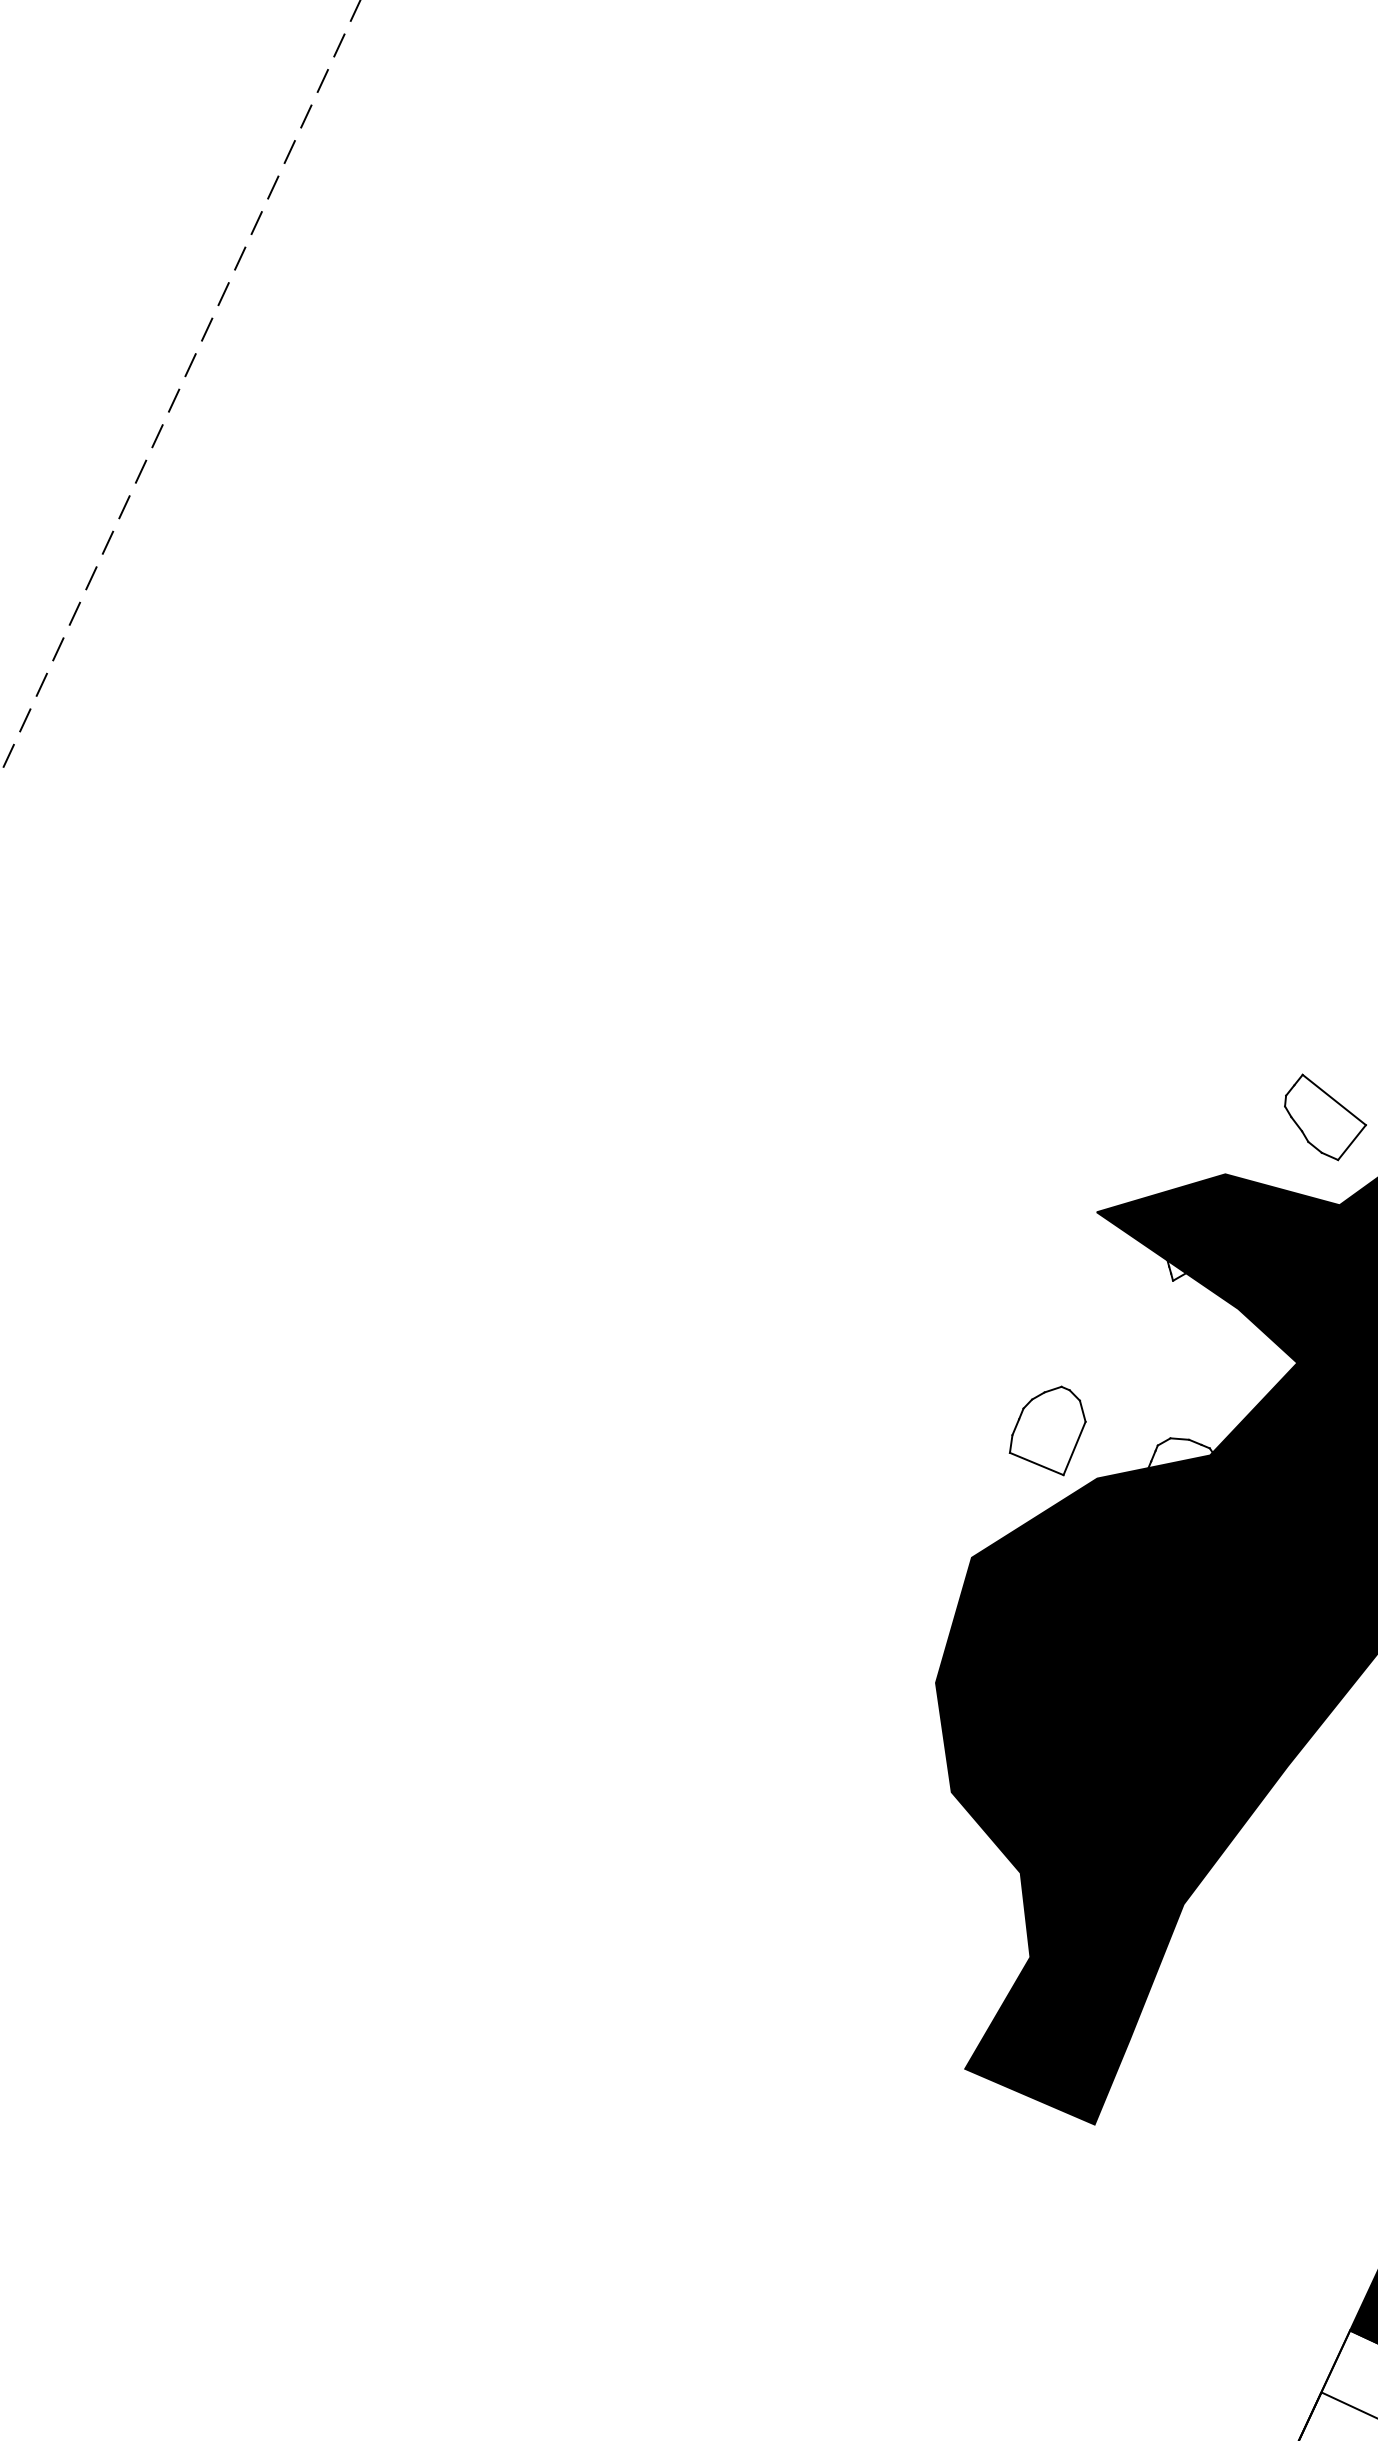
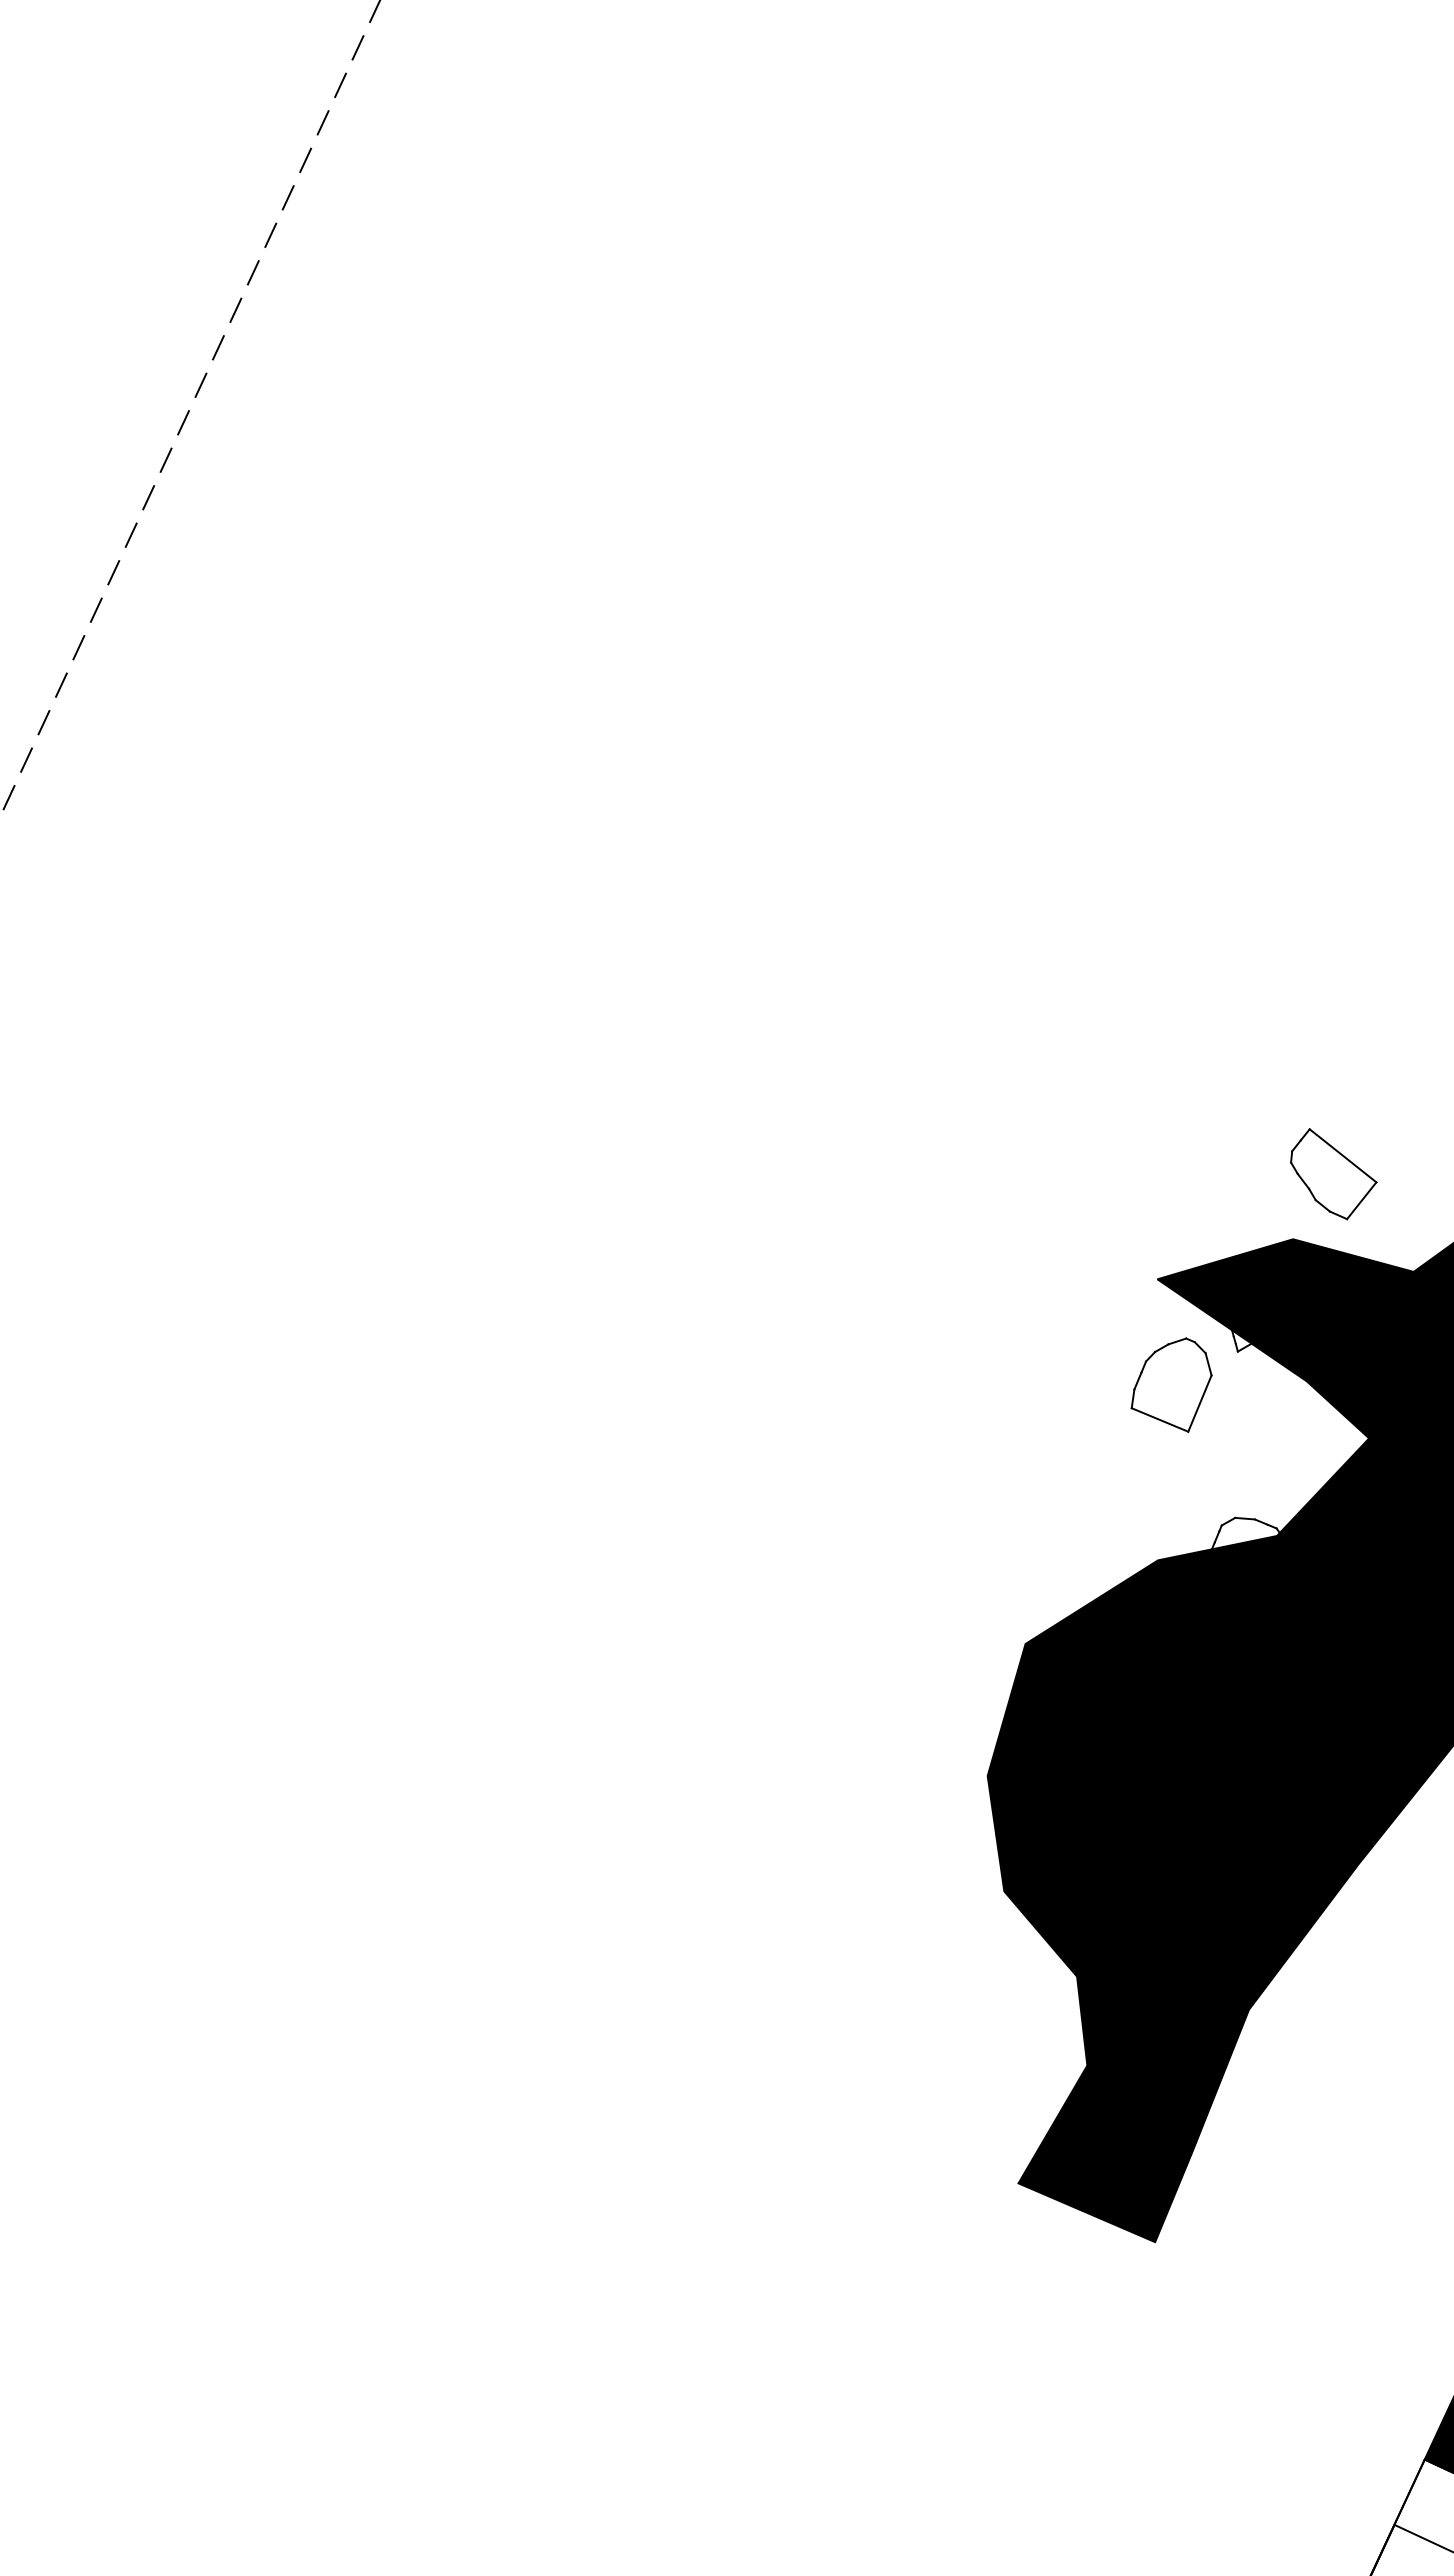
part: (1325, 1117) -> (1333, 1174), moved
part: (1047, 1430) -> (1171, 1384), moved

